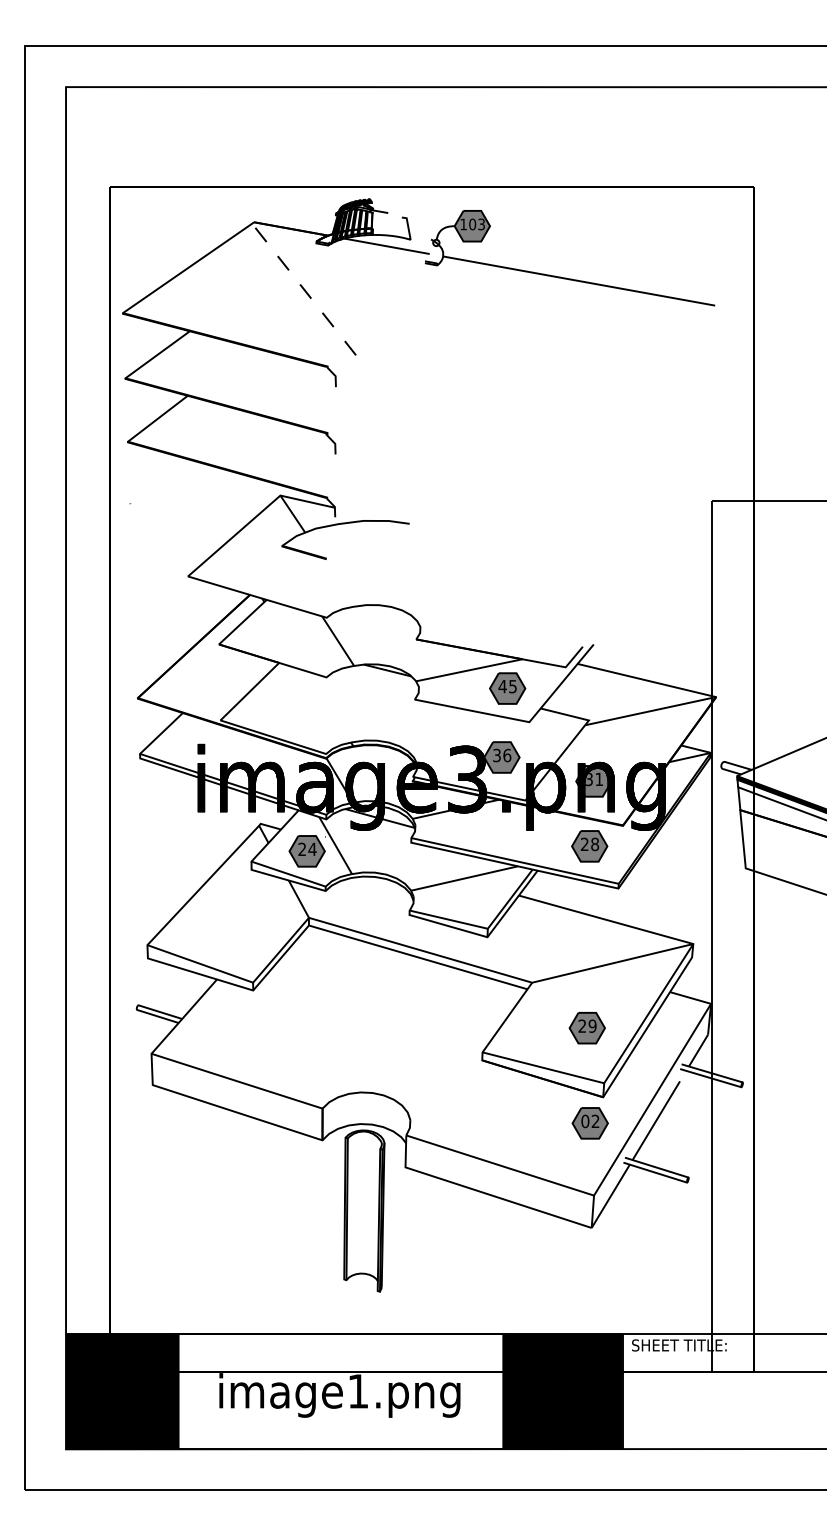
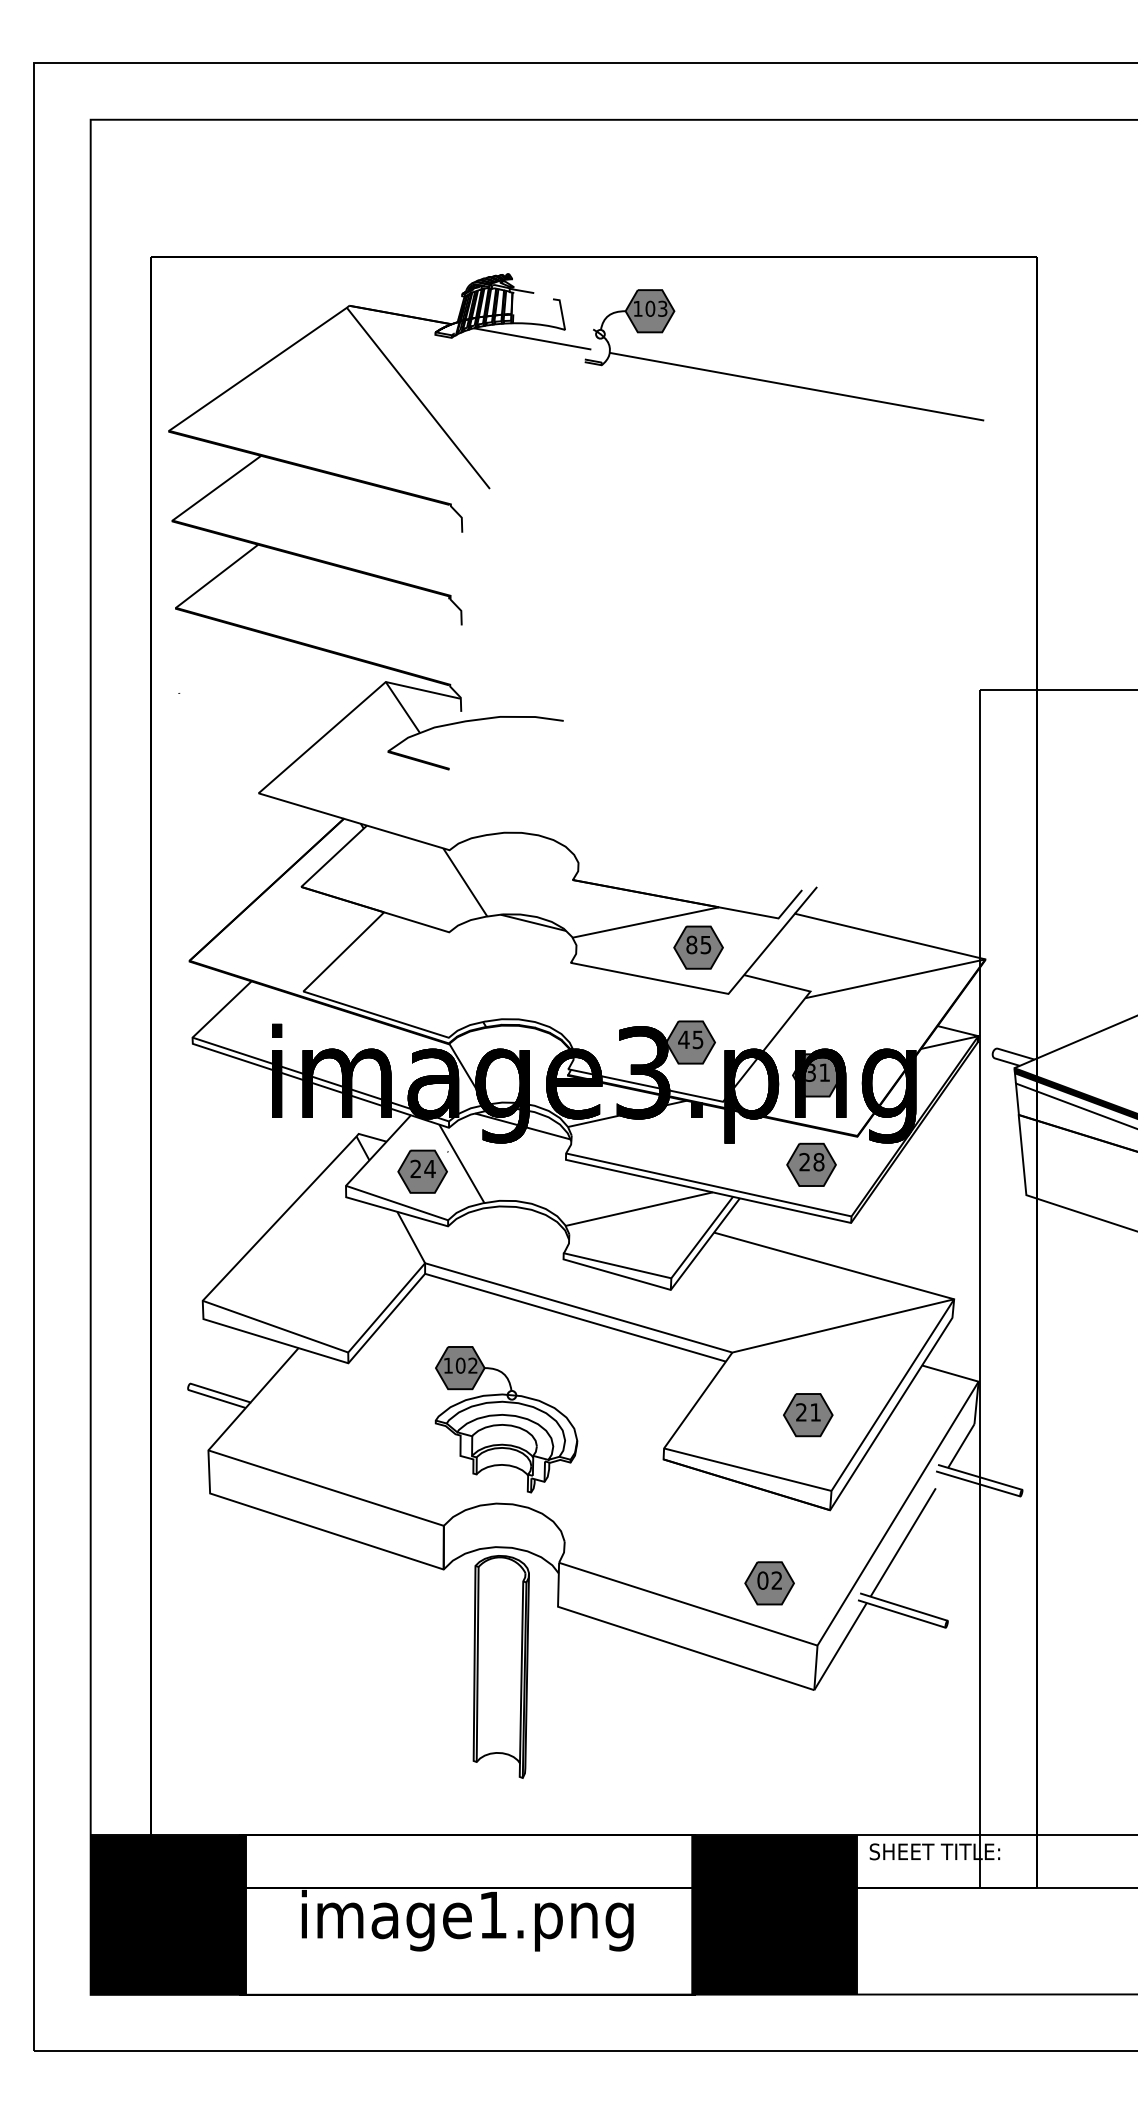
line: (304, 289) -> (418, 398), dashed -> solid
text: (502, 686) -> (691, 944), 45 -> 85
text: (501, 755) -> (690, 1039), 36 -> 45
text: (592, 1025) -> (815, 1411), 29 -> 21
part: (367, 1031) -> (505, 1419), added
part: (589, 1123) -> (768, 1583), moved

